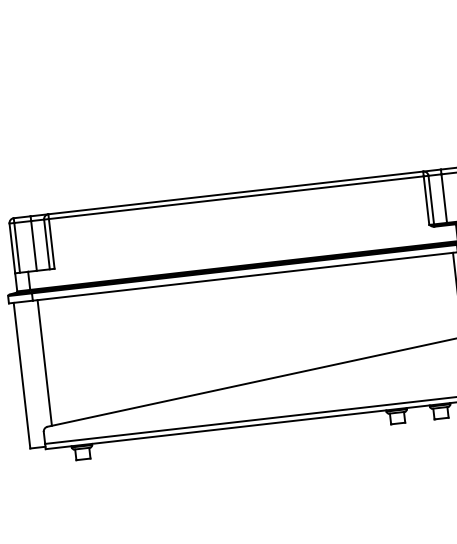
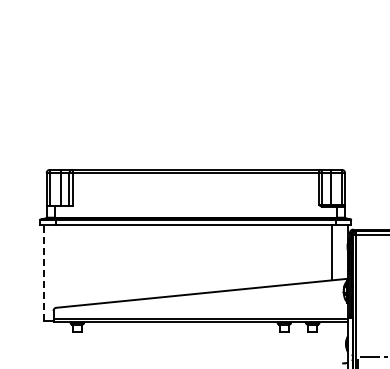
line: (45, 361) -> (59, 265), removed
line: (21, 375) -> (43, 272), solid -> dashed

